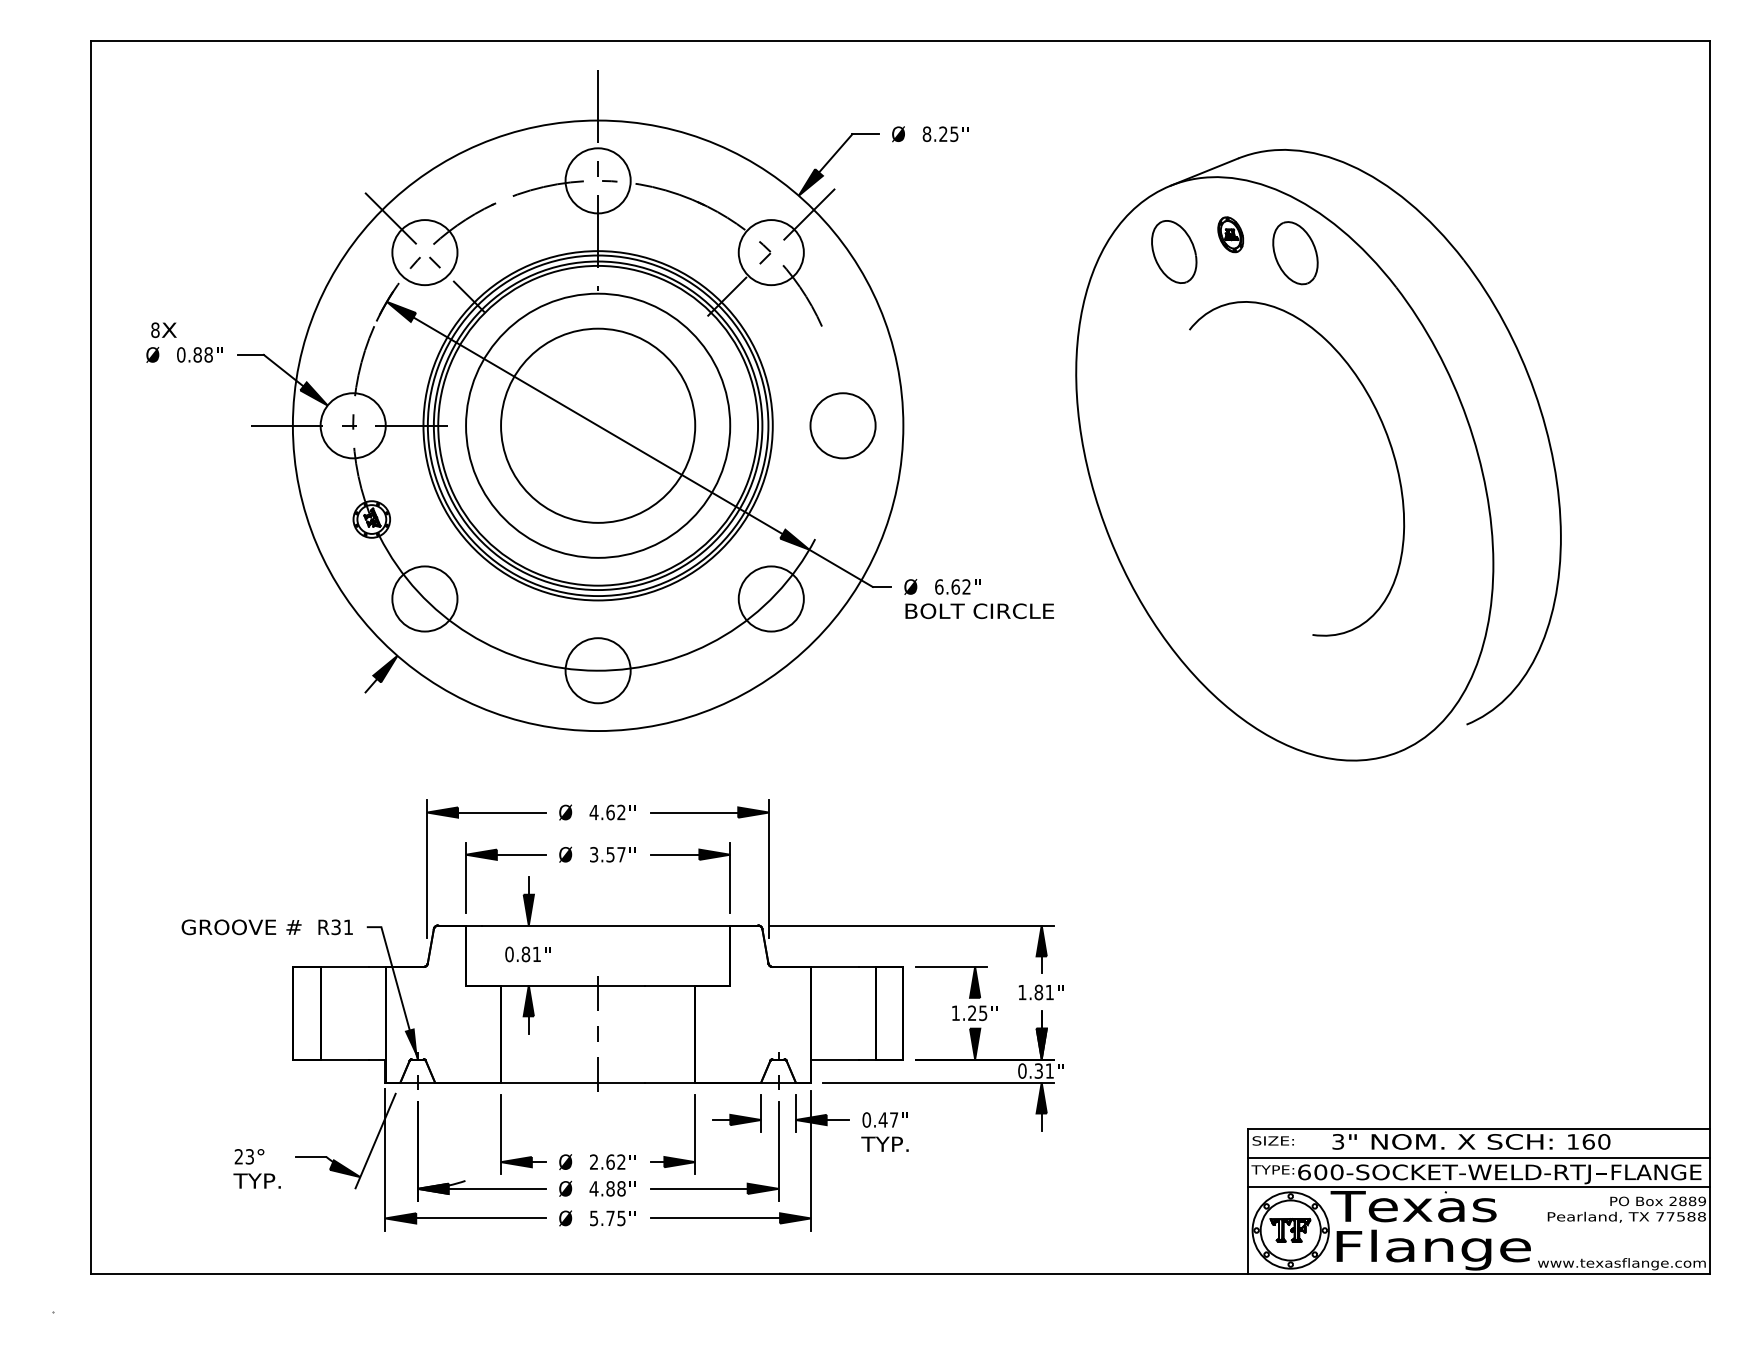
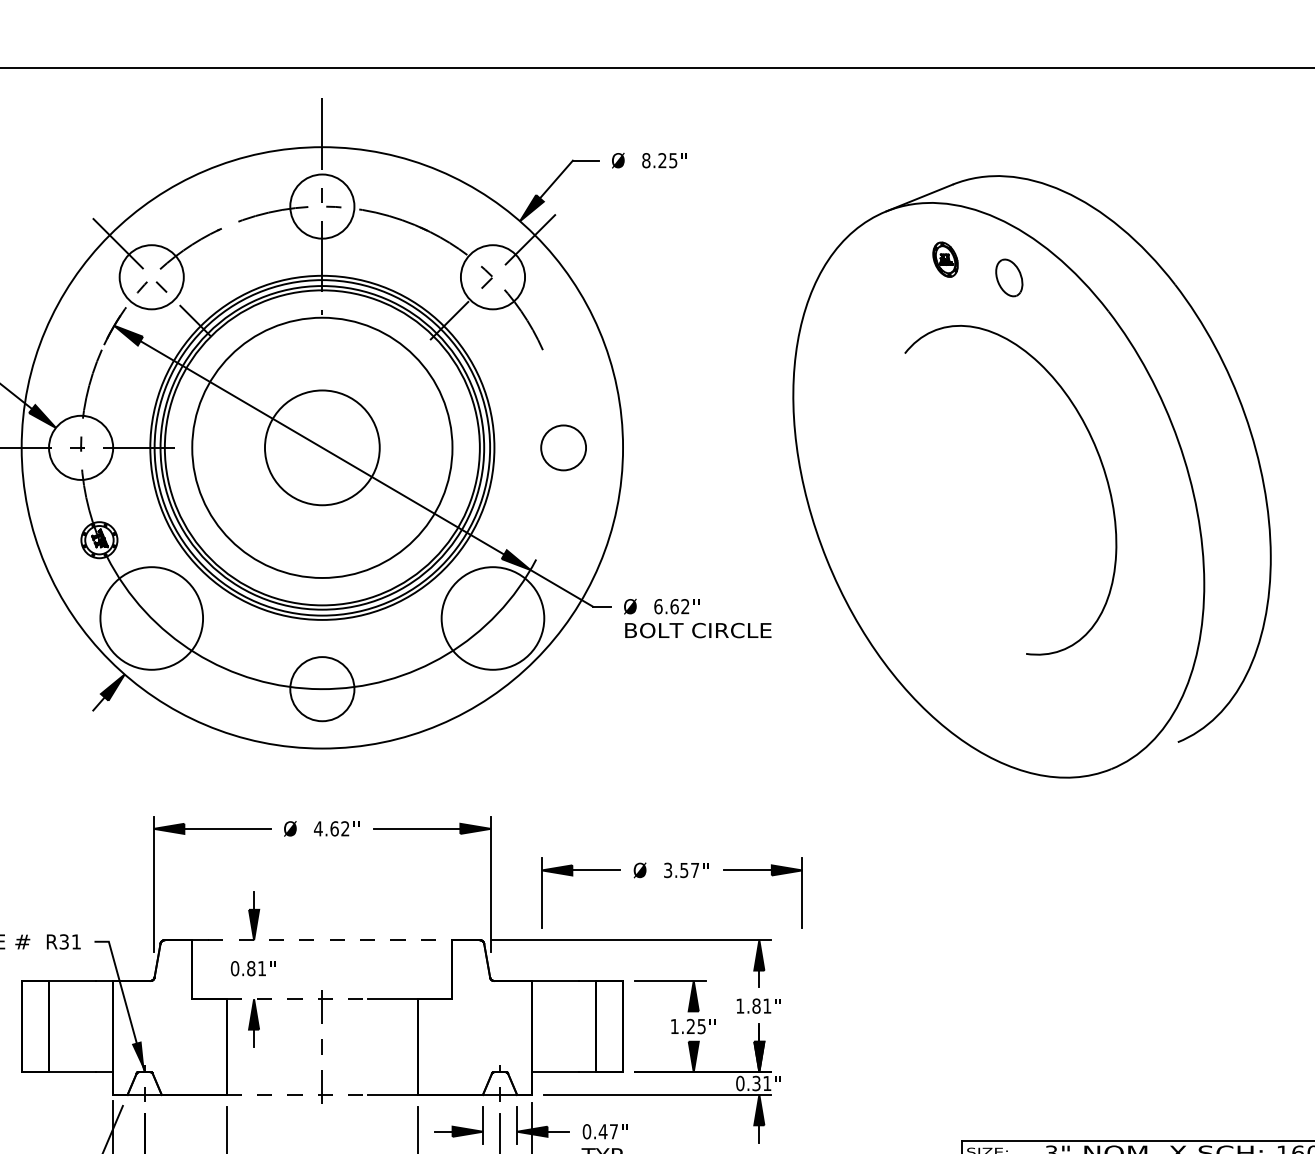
part: (1174, 251) -> (890, 276), removed
part: (1295, 253) -> (1009, 278), size x0.6
circle: (598, 425) -> (322, 447), size x0.6
circle: (842, 425) -> (563, 447), size x0.7
circle: (424, 598) -> (151, 617), size x1.6
circle: (770, 598) -> (492, 617), size x1.6
part: (595, 862) -> (669, 878), moved
line: (606, 925) -> (330, 940), solid -> dashed
line: (572, 985) -> (297, 999), solid -> dashed
line: (572, 1082) -> (297, 1094), solid -> dashed

